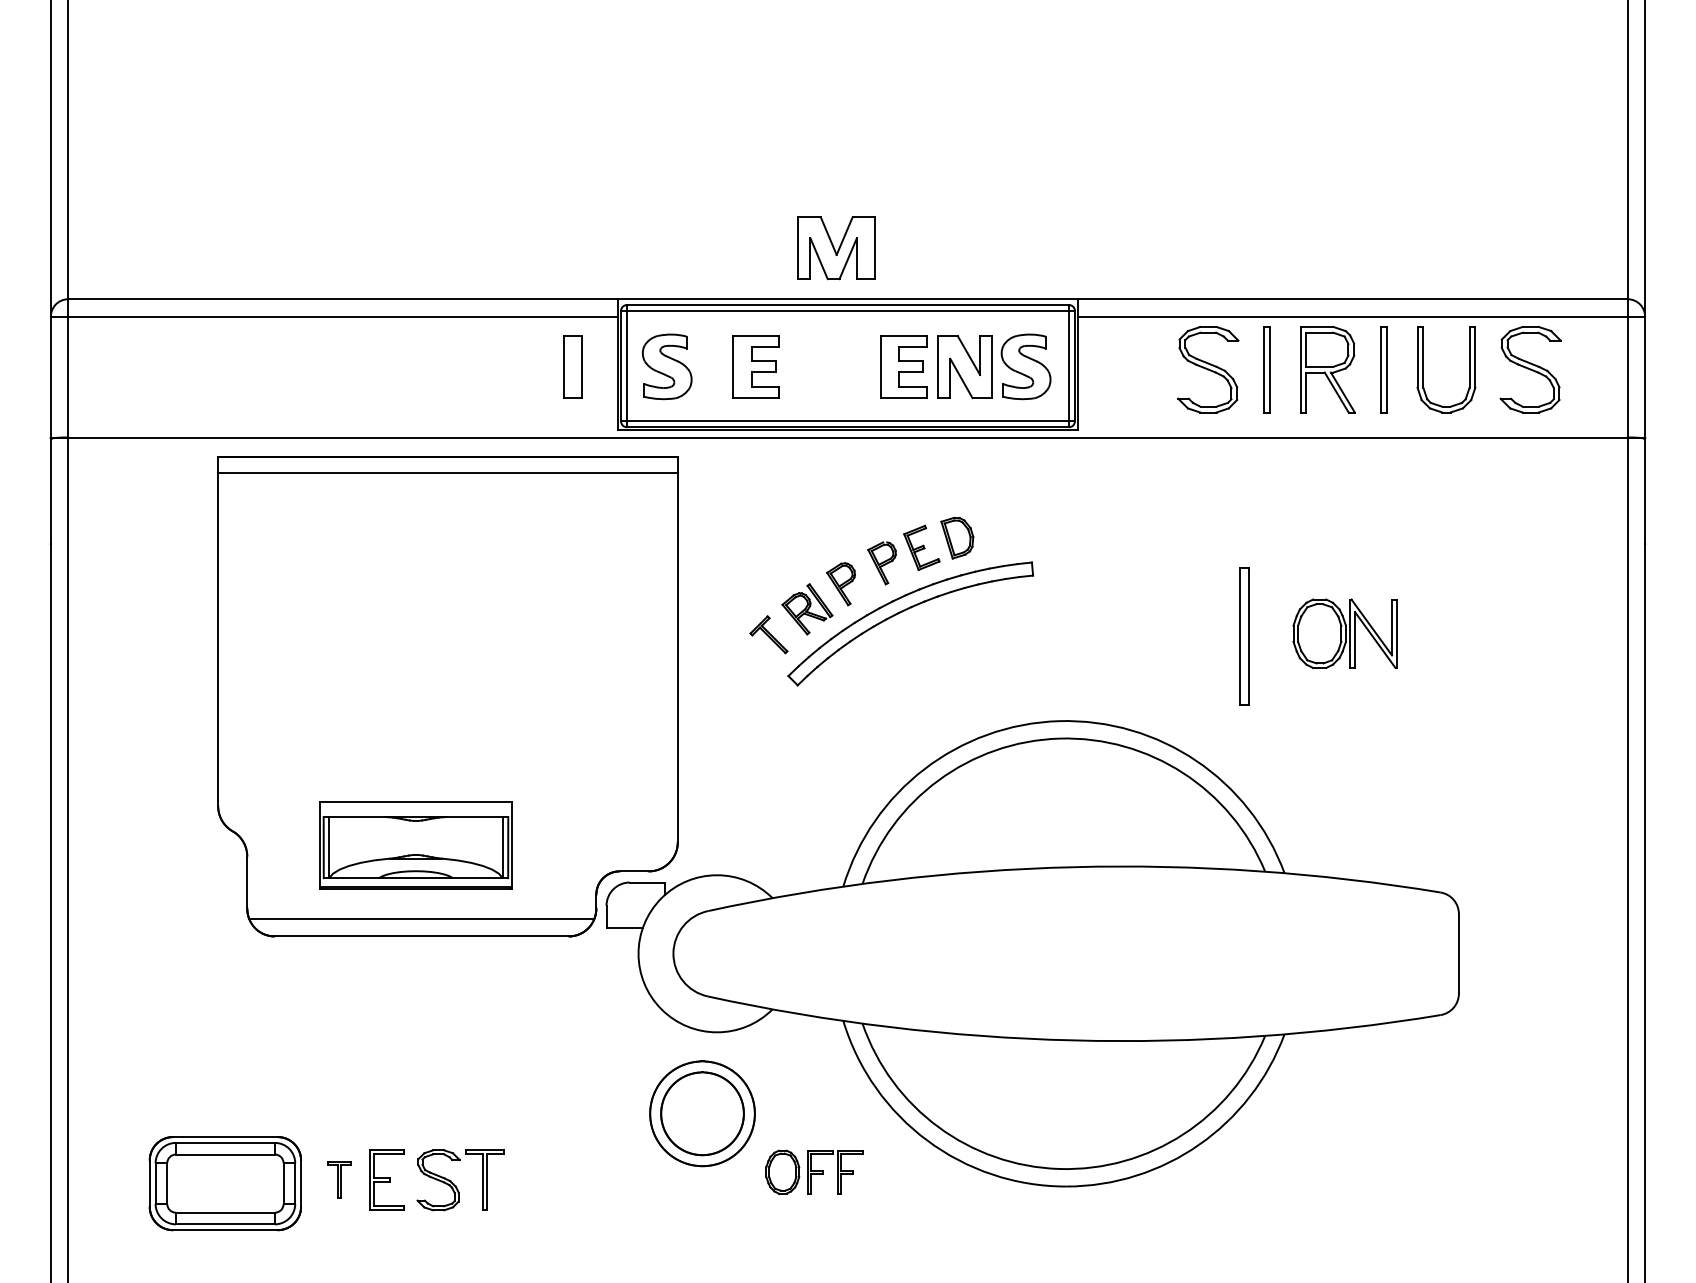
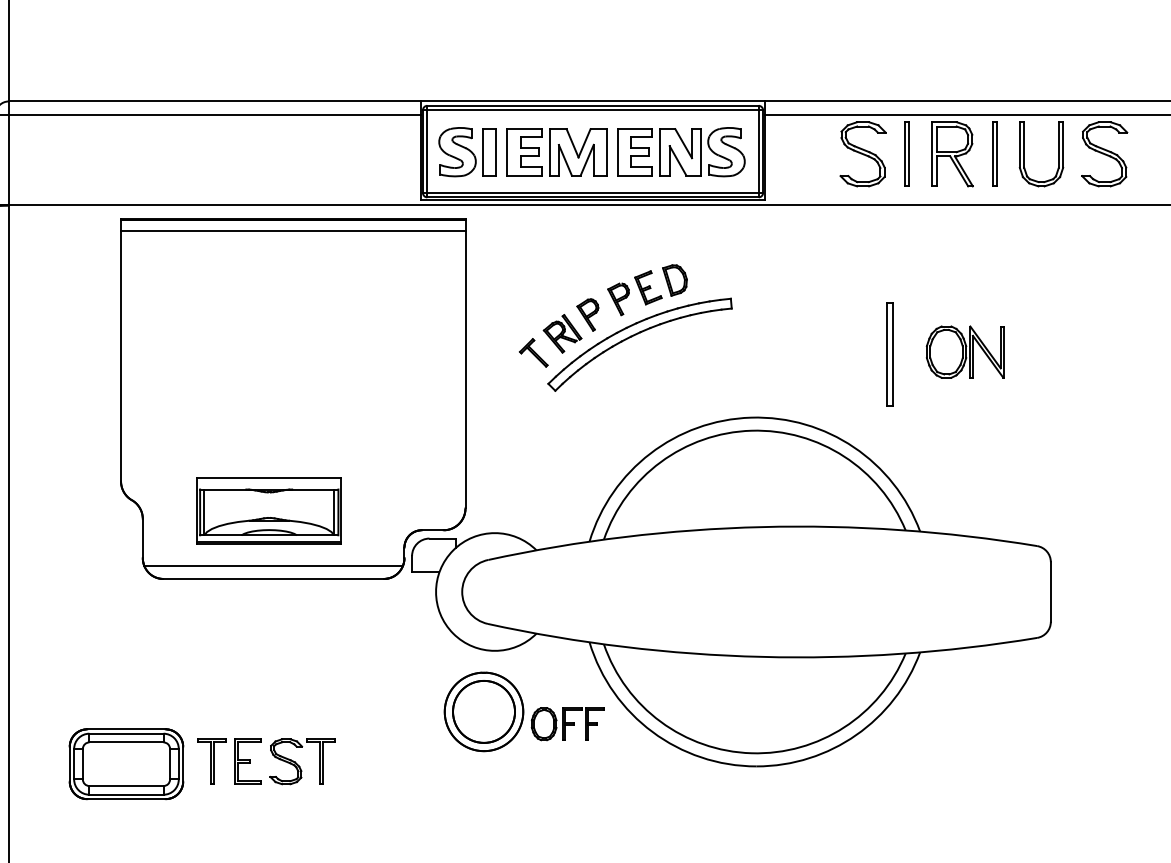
part: (836, 248) -> (578, 152), moved
part: (572, 366) -> (489, 151), moved
part: (814, 1171) -> (567, 723), moved
part: (339, 1179) -> (211, 761), size x1.67

